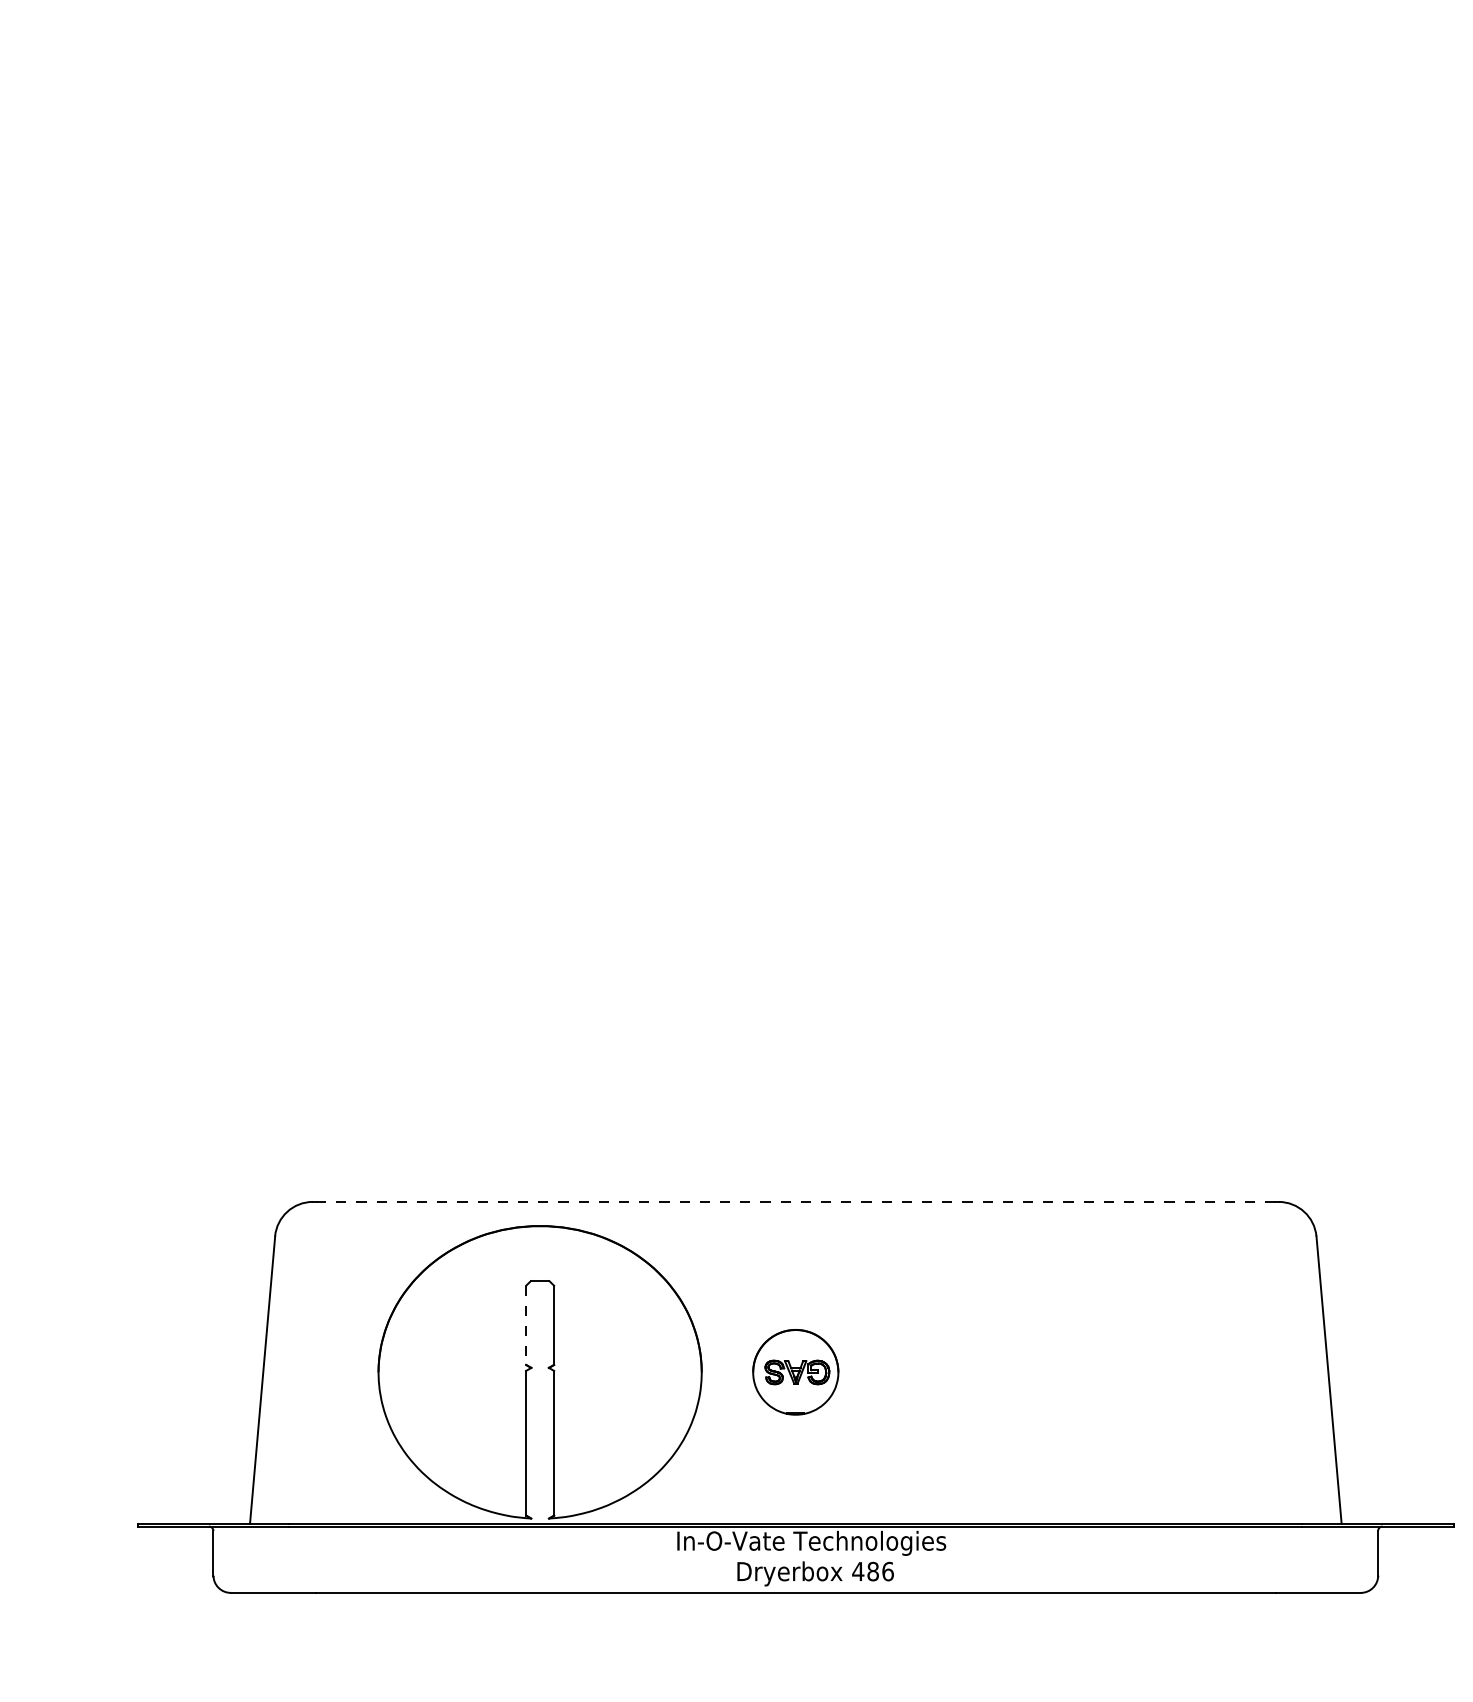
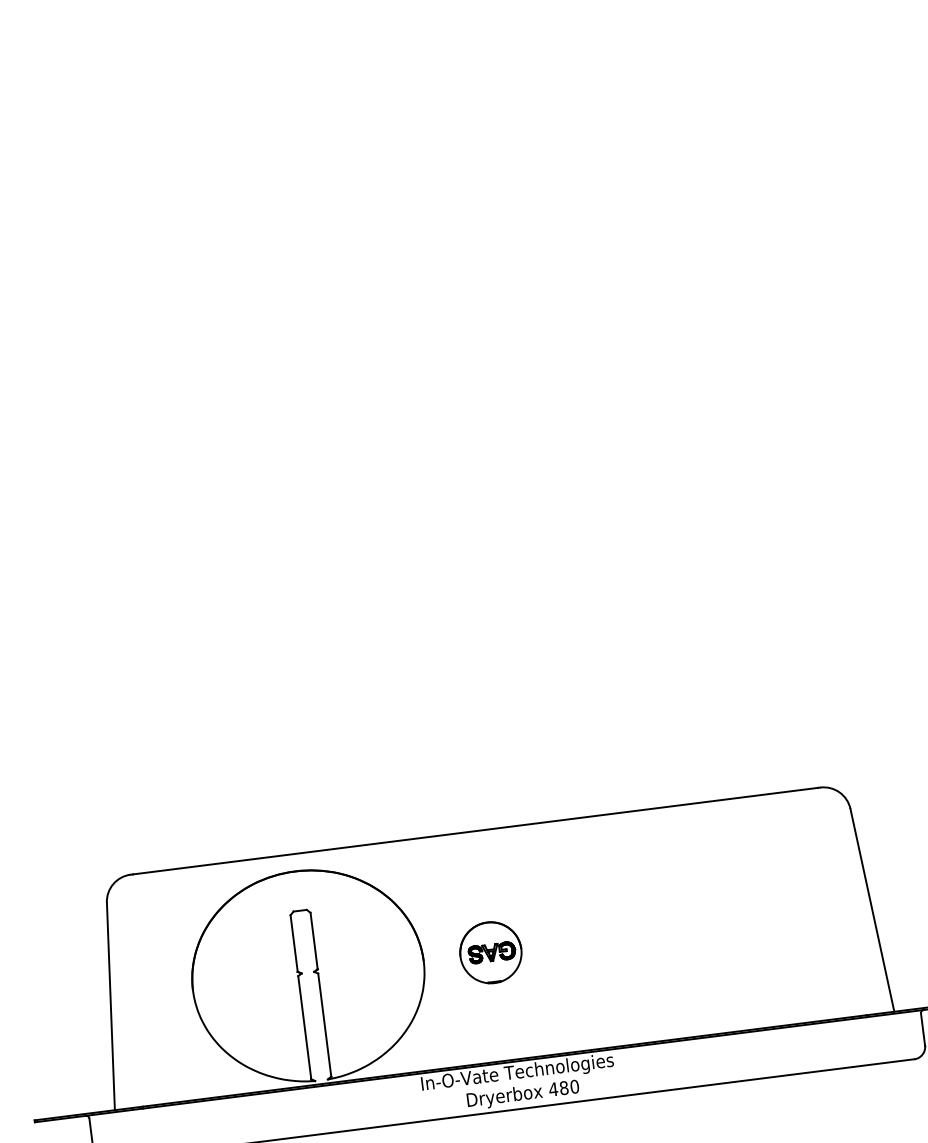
line: (795, 1201) -> (475, 830), dashed -> solid
line: (526, 1325) -> (294, 943), dashed -> solid
text: (887, 1571) -> (574, 1086), 486 -> 480

